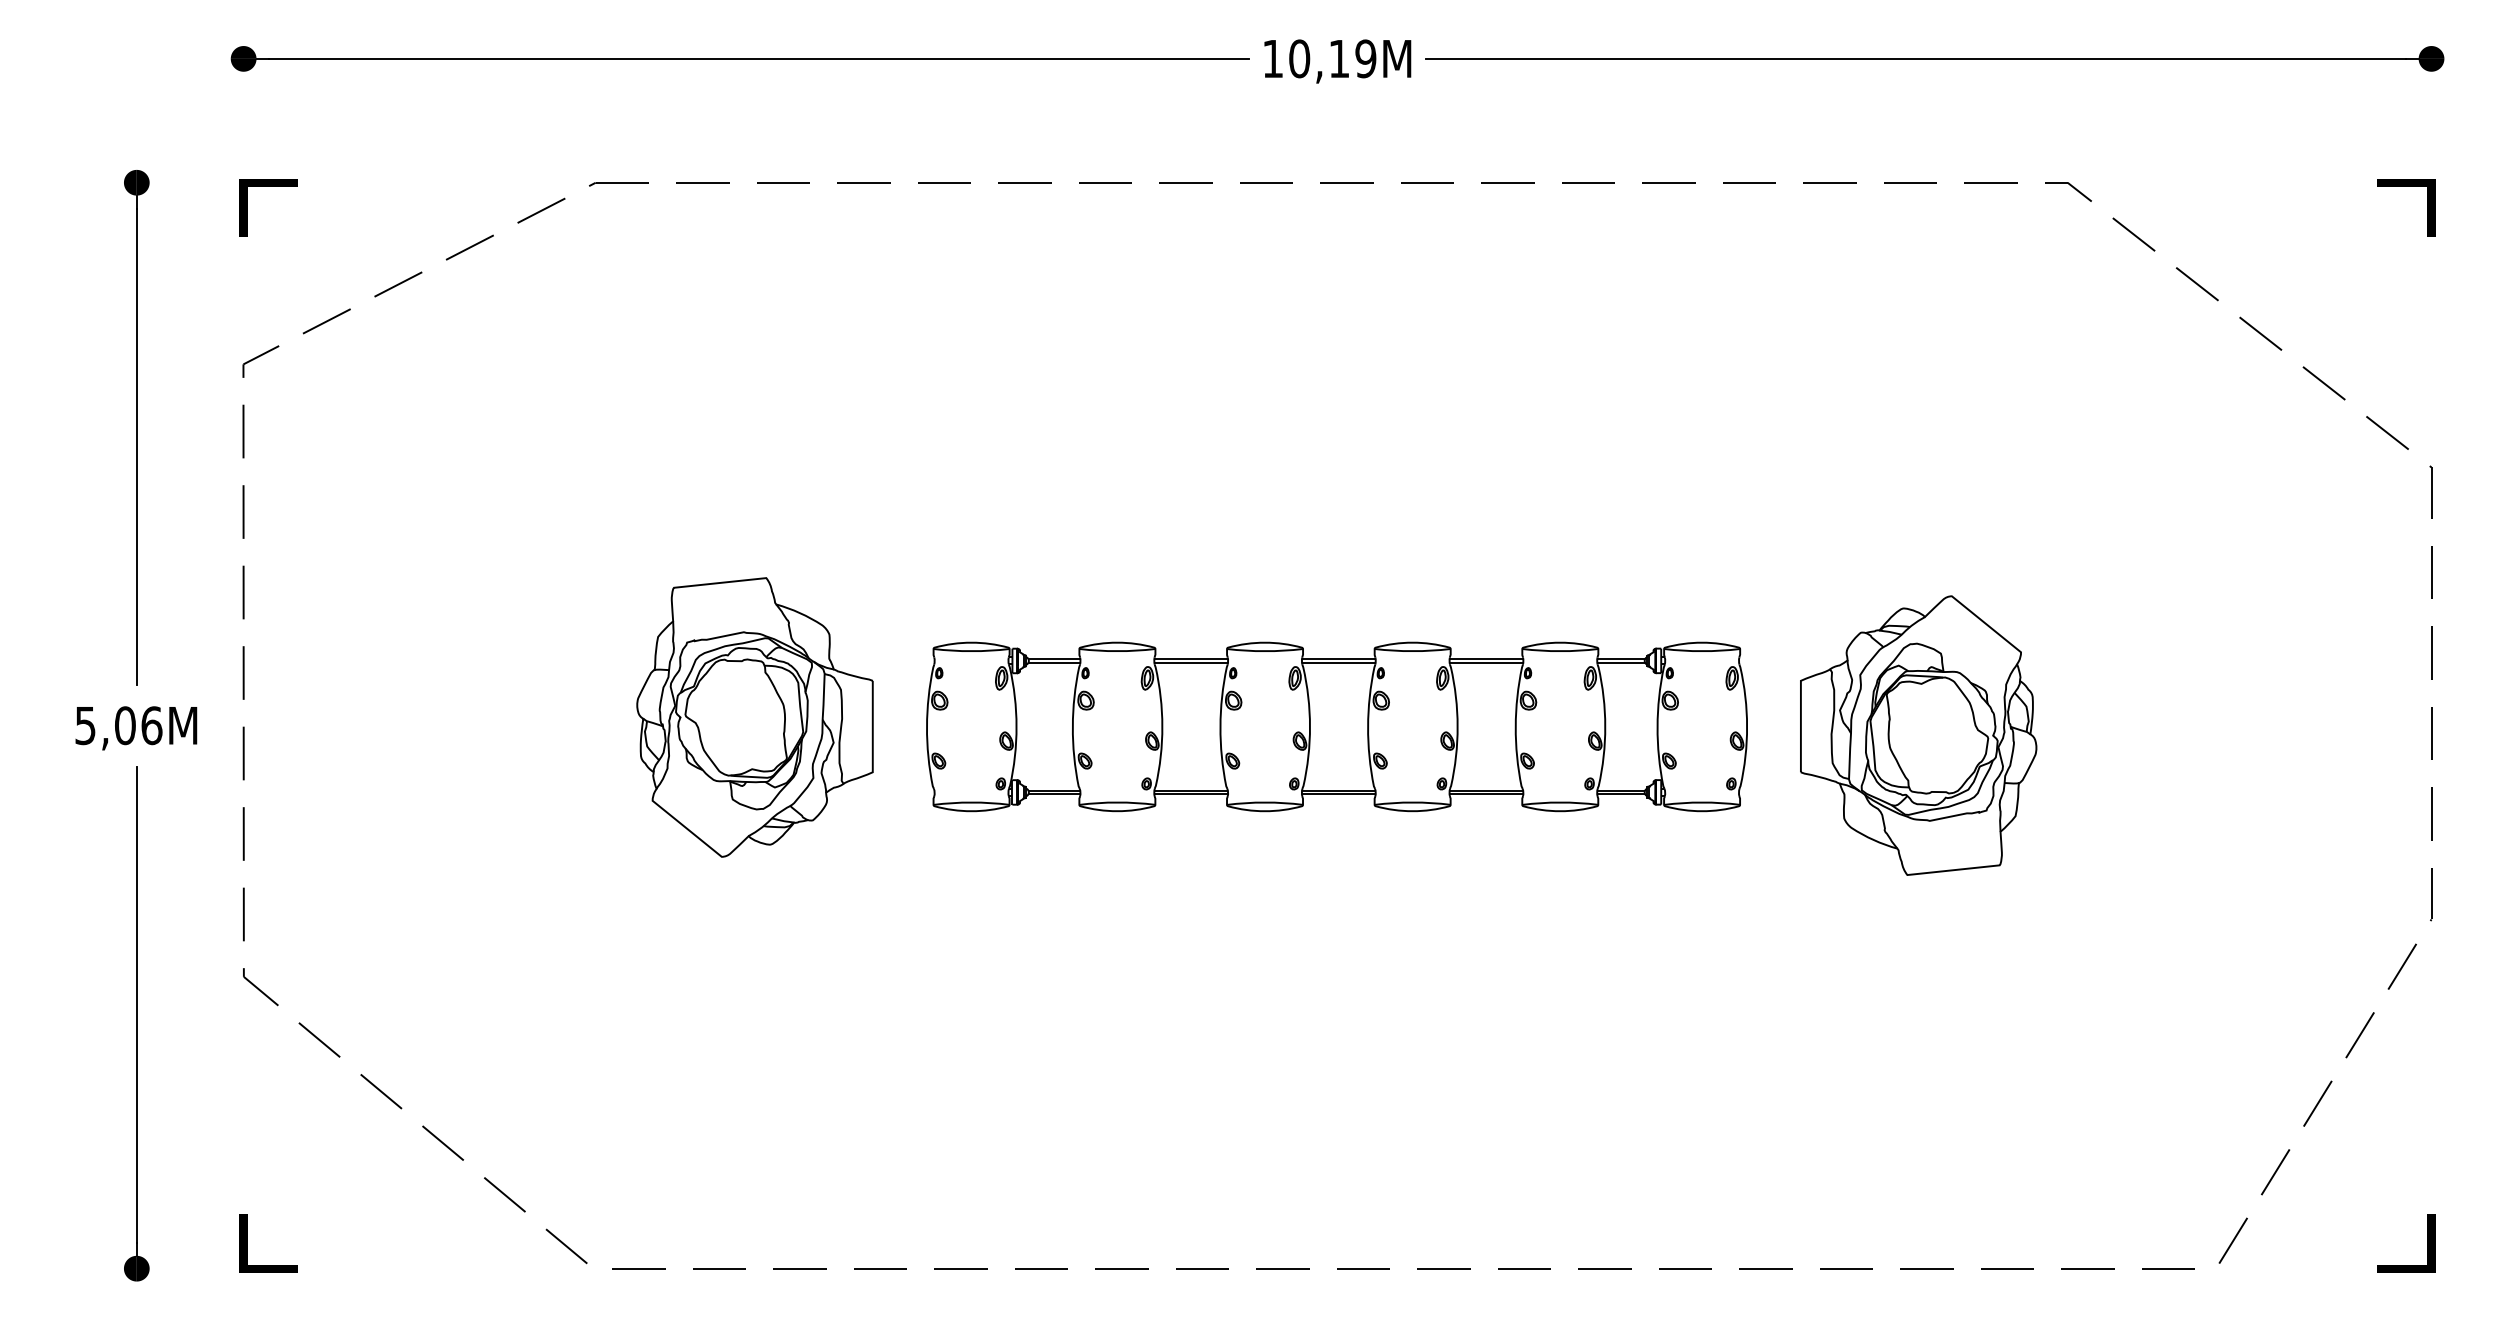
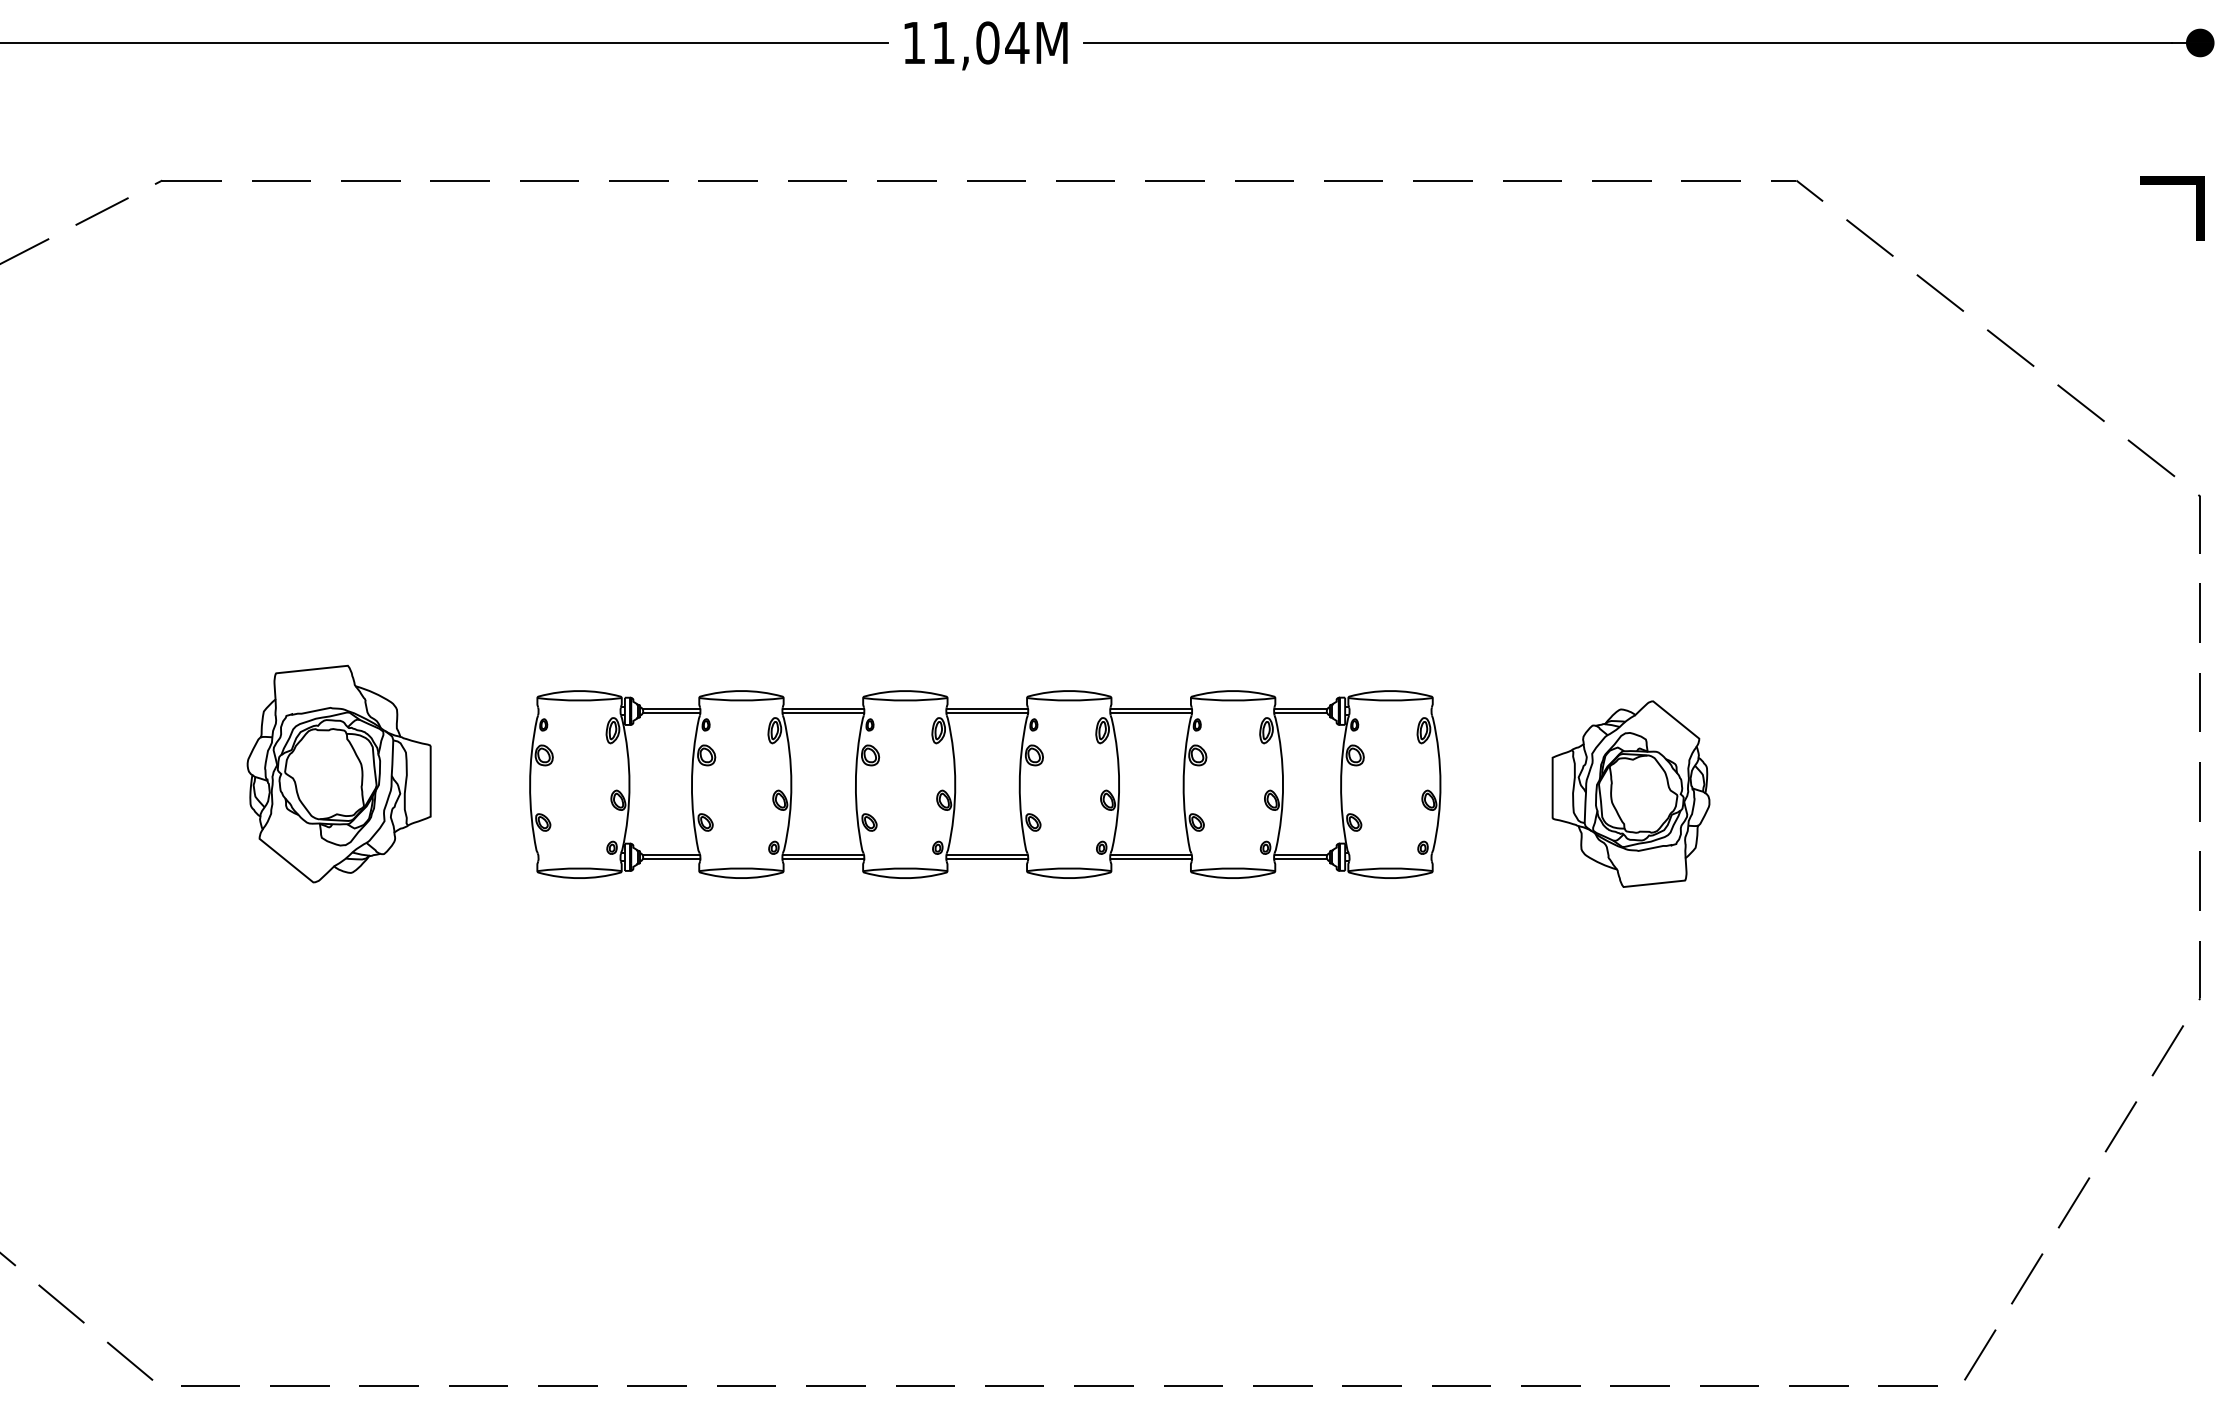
text: (1332, 58) -> (980, 42), 10,19M -> 11,04M
part: (754, 717) -> (338, 774), size x0.7
part: (1918, 735) -> (1630, 794), size x0.6
line: (2427, 1243) -> (2195, 1358), removed

